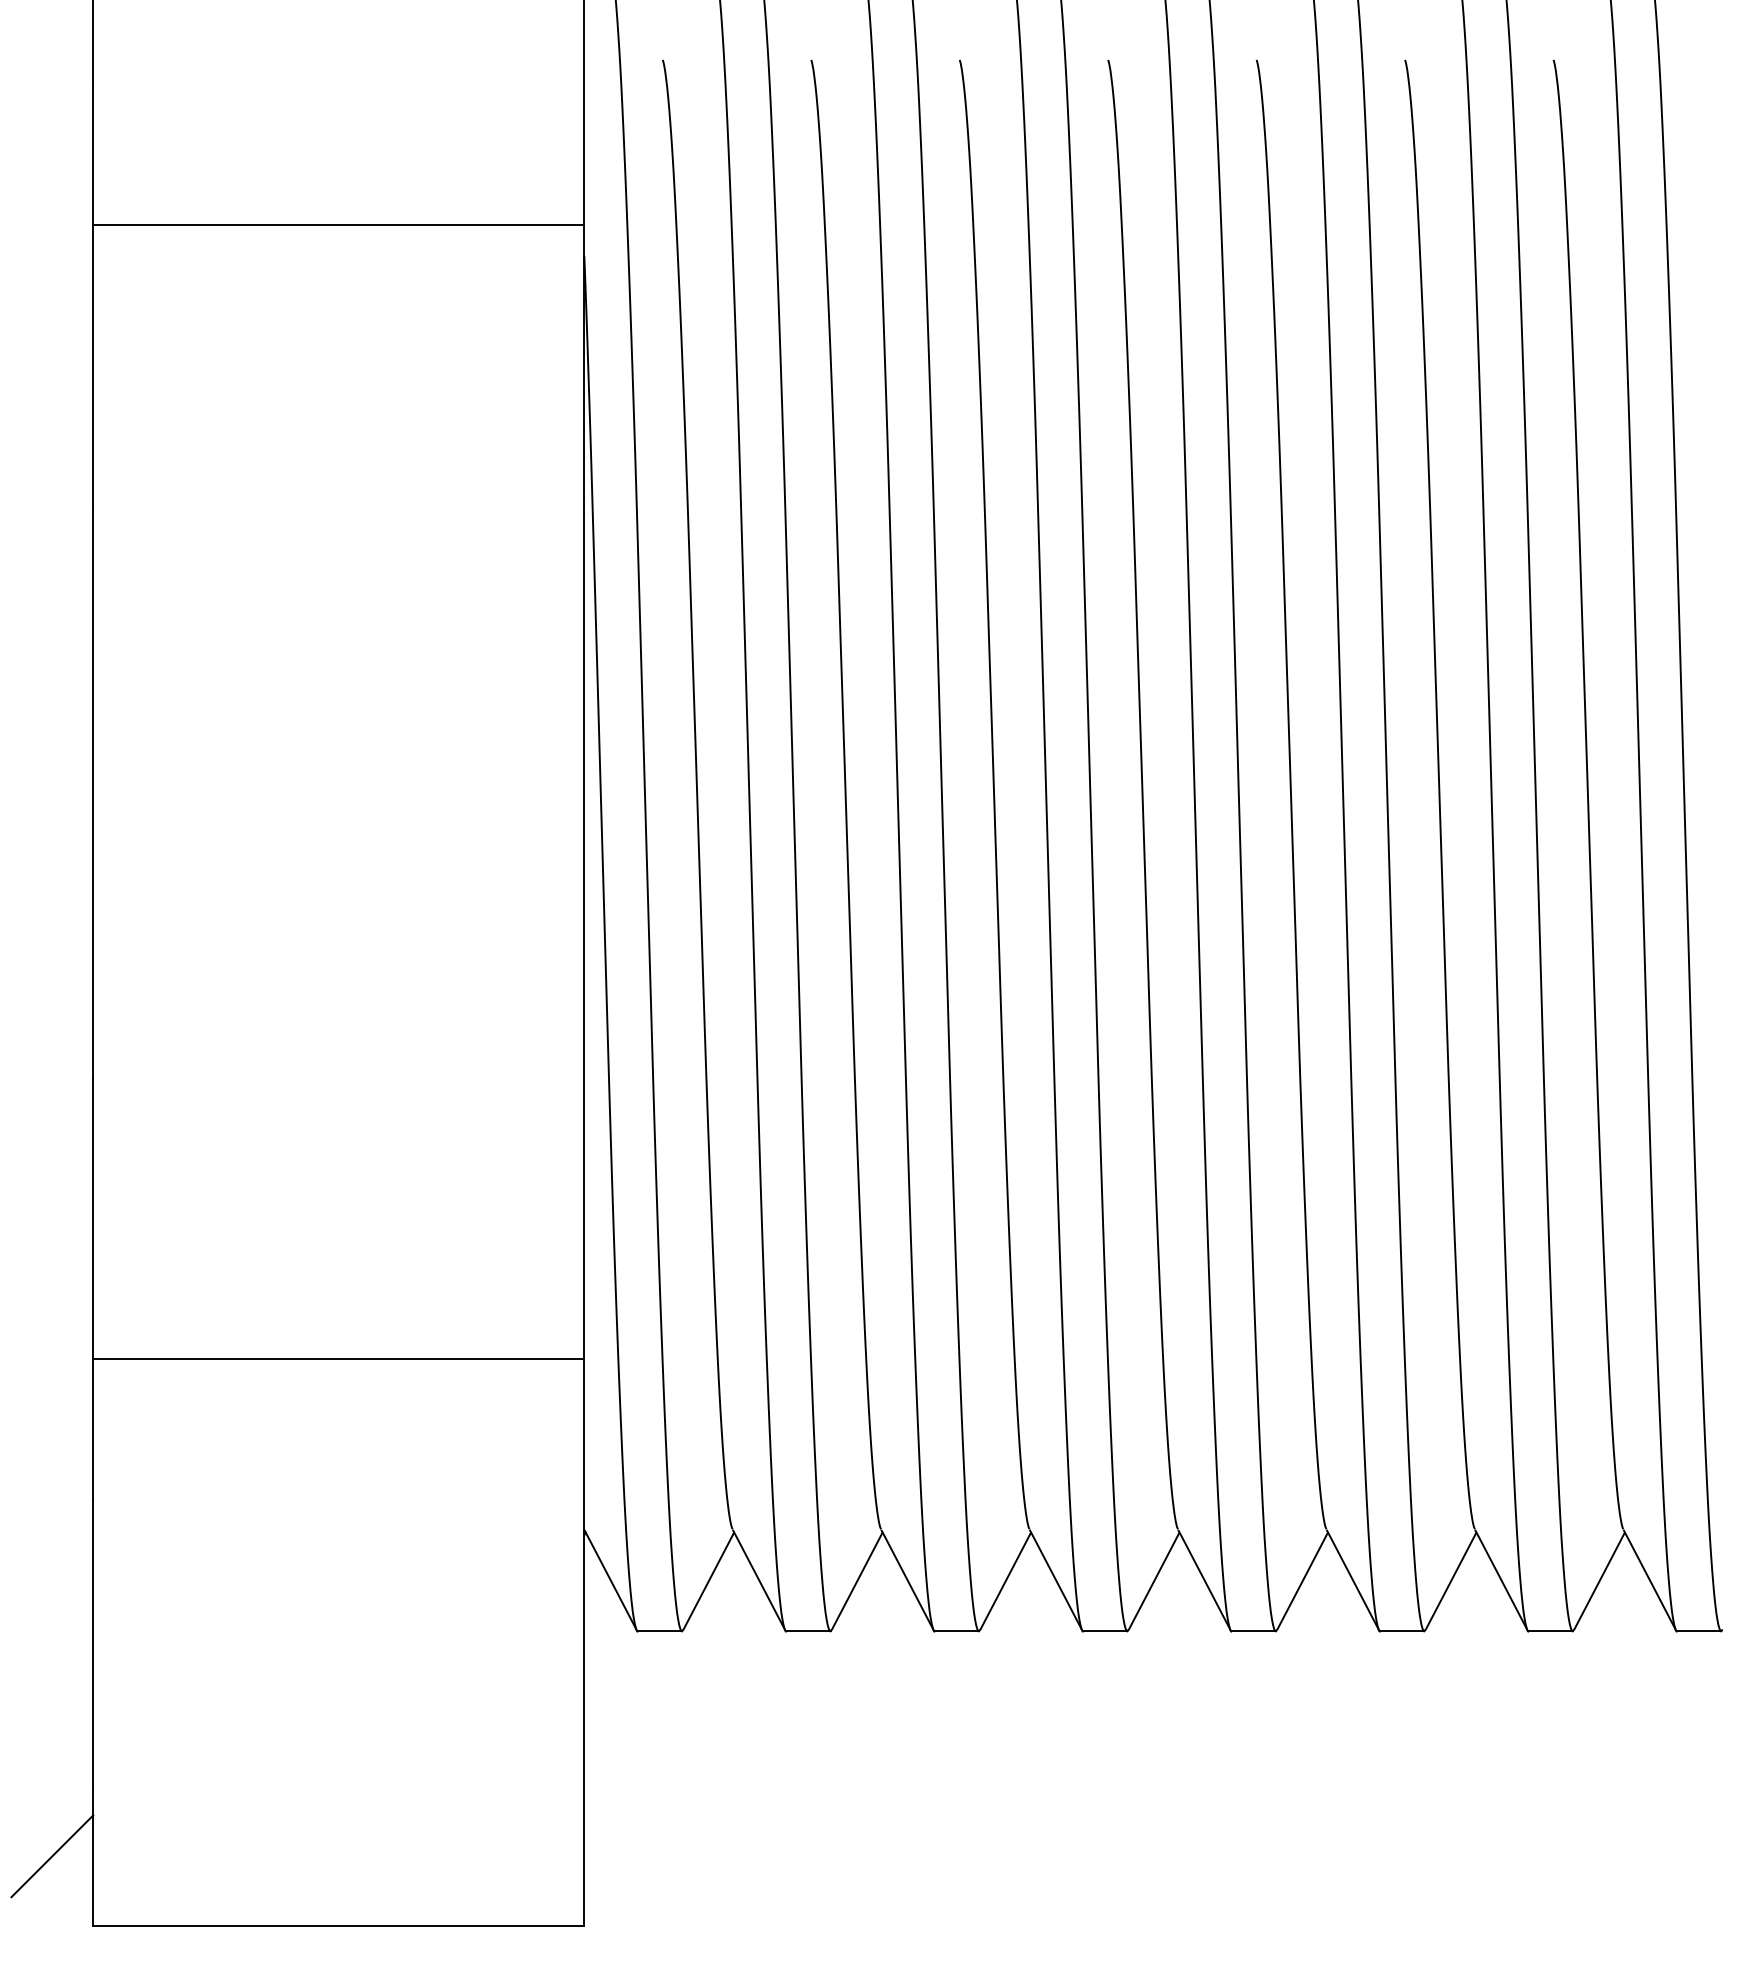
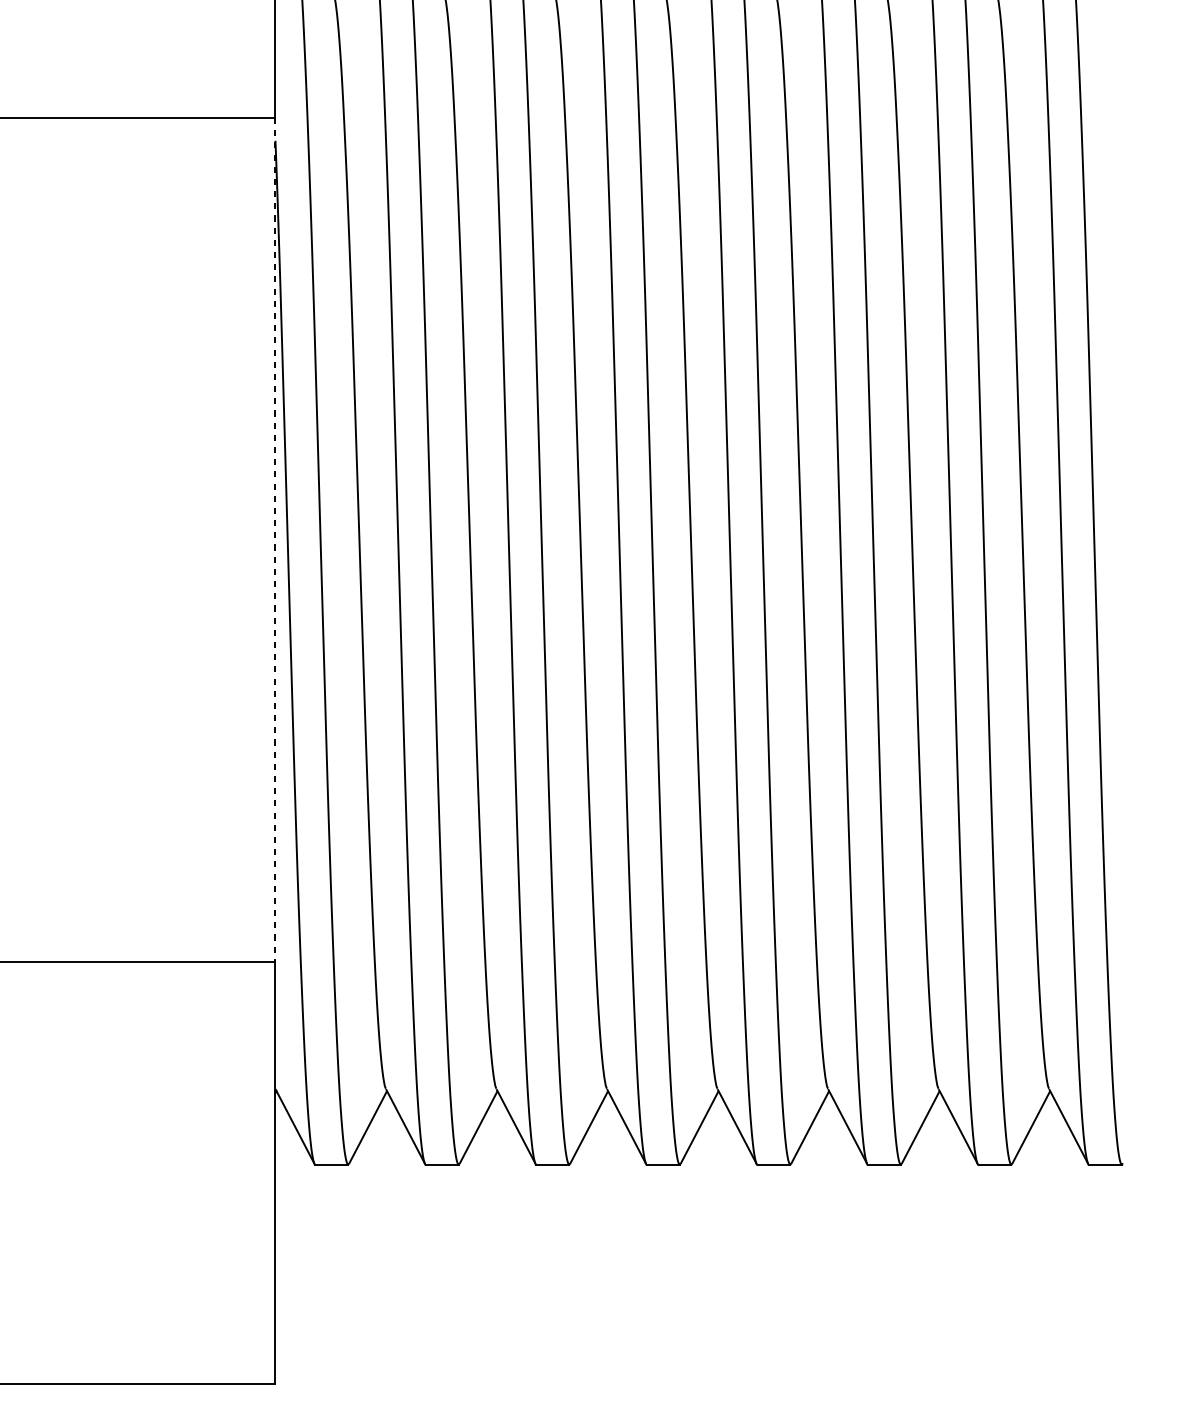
line: (584, 792) -> (275, 540), solid -> dashed

